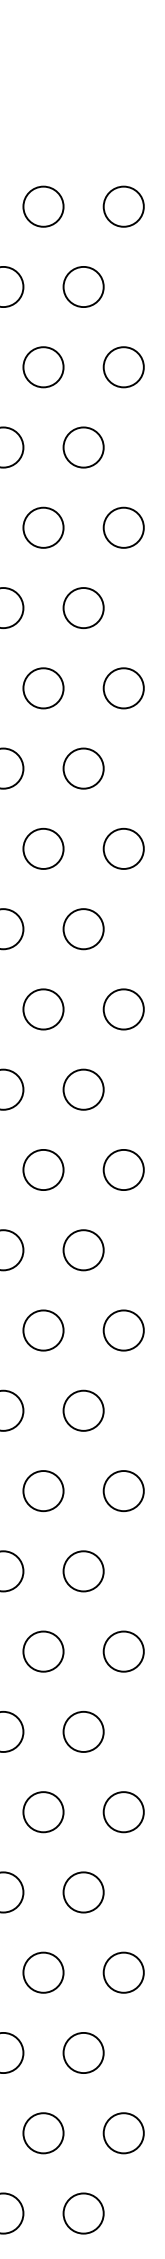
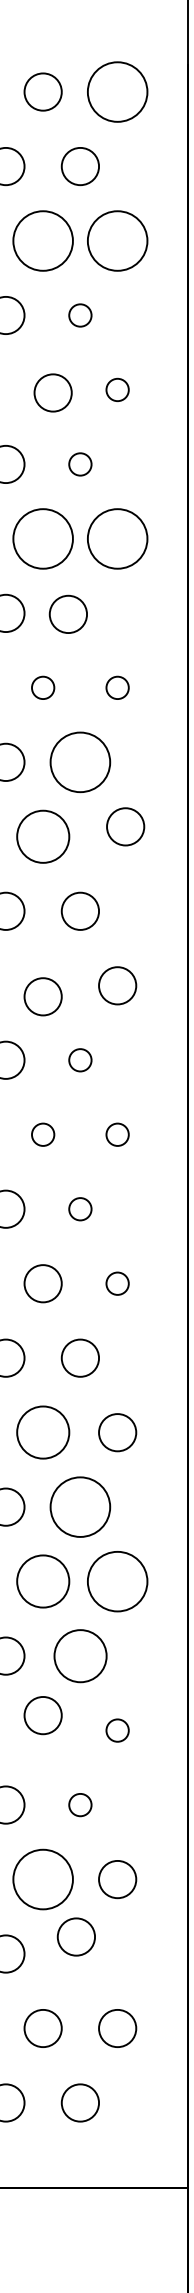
circle: (123, 206) -> (117, 91), size x1.6
circle: (42, 366) -> (42, 240), size x1.6
circle: (123, 366) -> (117, 240), size x1.6
circle: (83, 447) -> (80, 315), size x0.6
circle: (42, 527) -> (52, 392), moved
circle: (123, 527) -> (117, 389), size x0.6
circle: (83, 608) -> (80, 464), size x0.6
circle: (42, 687) -> (42, 538), size x1.6
circle: (123, 687) -> (117, 538), size x1.6
circle: (82, 767) -> (67, 613), moved
circle: (42, 848) -> (42, 687), size x0.6
circle: (123, 848) -> (117, 687), size x0.6
circle: (83, 929) -> (80, 762), size x1.6
circle: (42, 1009) -> (42, 836), size x1.4
circle: (123, 1009) -> (125, 826), moved
circle: (42, 1169) -> (42, 996), moved
circle: (83, 1249) -> (80, 1059), size x0.6
circle: (42, 1330) -> (42, 1134), size x0.6
circle: (123, 1330) -> (117, 1134), size x0.6
circle: (83, 1410) -> (80, 1208), size x0.6
circle: (123, 1490) -> (117, 1283), size x0.6
circle: (42, 1651) -> (42, 1432), size x1.4
circle: (83, 1731) -> (80, 1506), size x1.6
circle: (42, 1812) -> (42, 1581), size x1.4
circle: (123, 1812) -> (117, 1581), size x1.6
circle: (82, 1891) -> (79, 1655), size x1.4
circle: (42, 1972) -> (42, 1715), moved
circle: (123, 1972) -> (117, 1730), size x0.6
circle: (83, 2052) -> (80, 1804), size x0.6
circle: (42, 2133) -> (42, 1879), size x1.6
circle: (82, 2212) -> (75, 1936), moved

